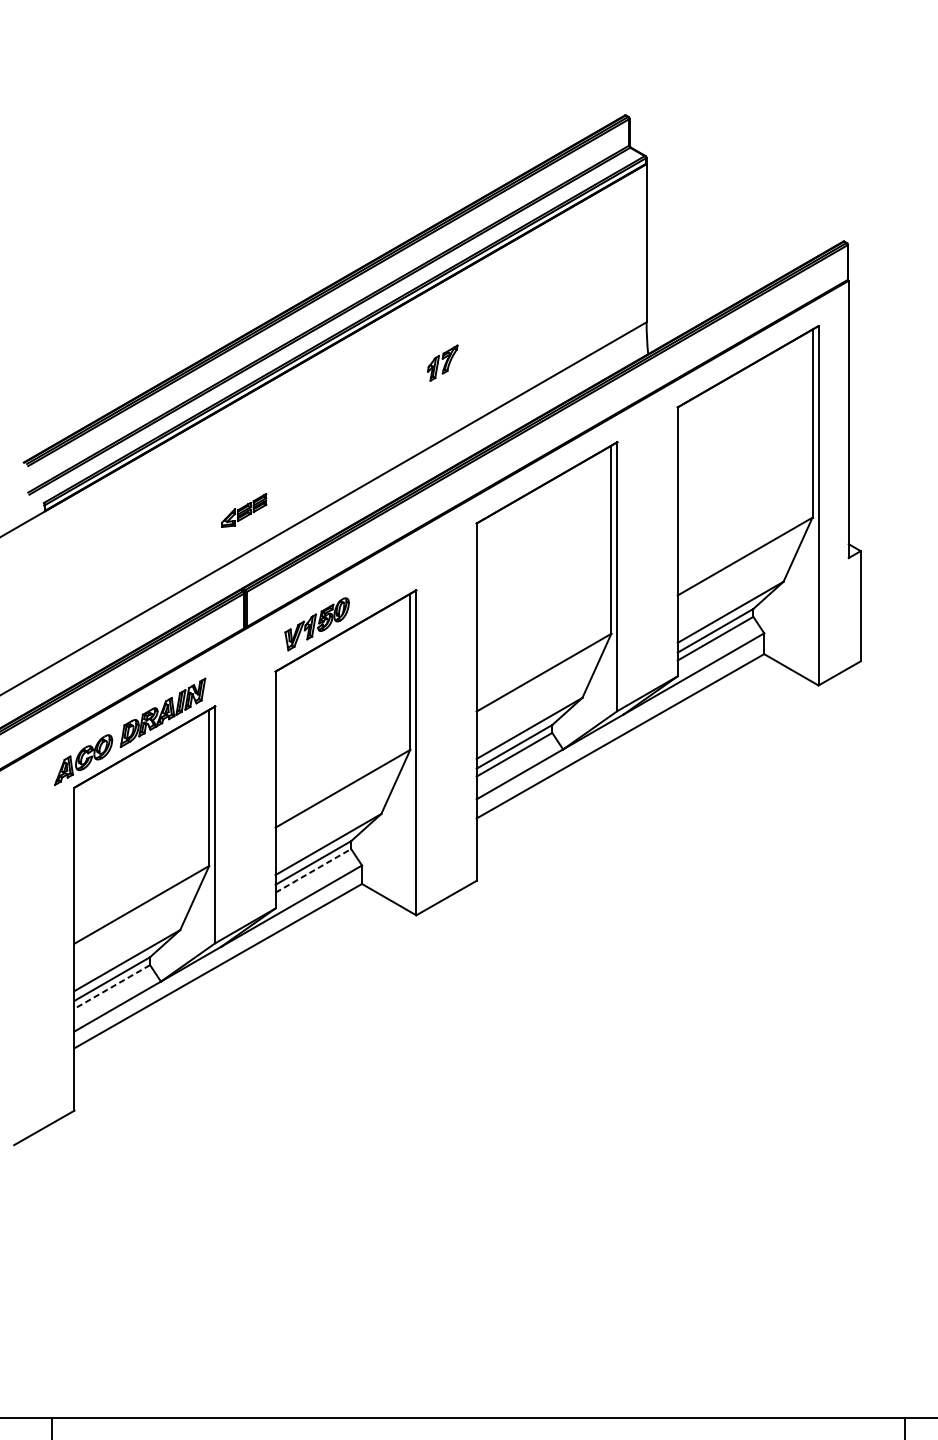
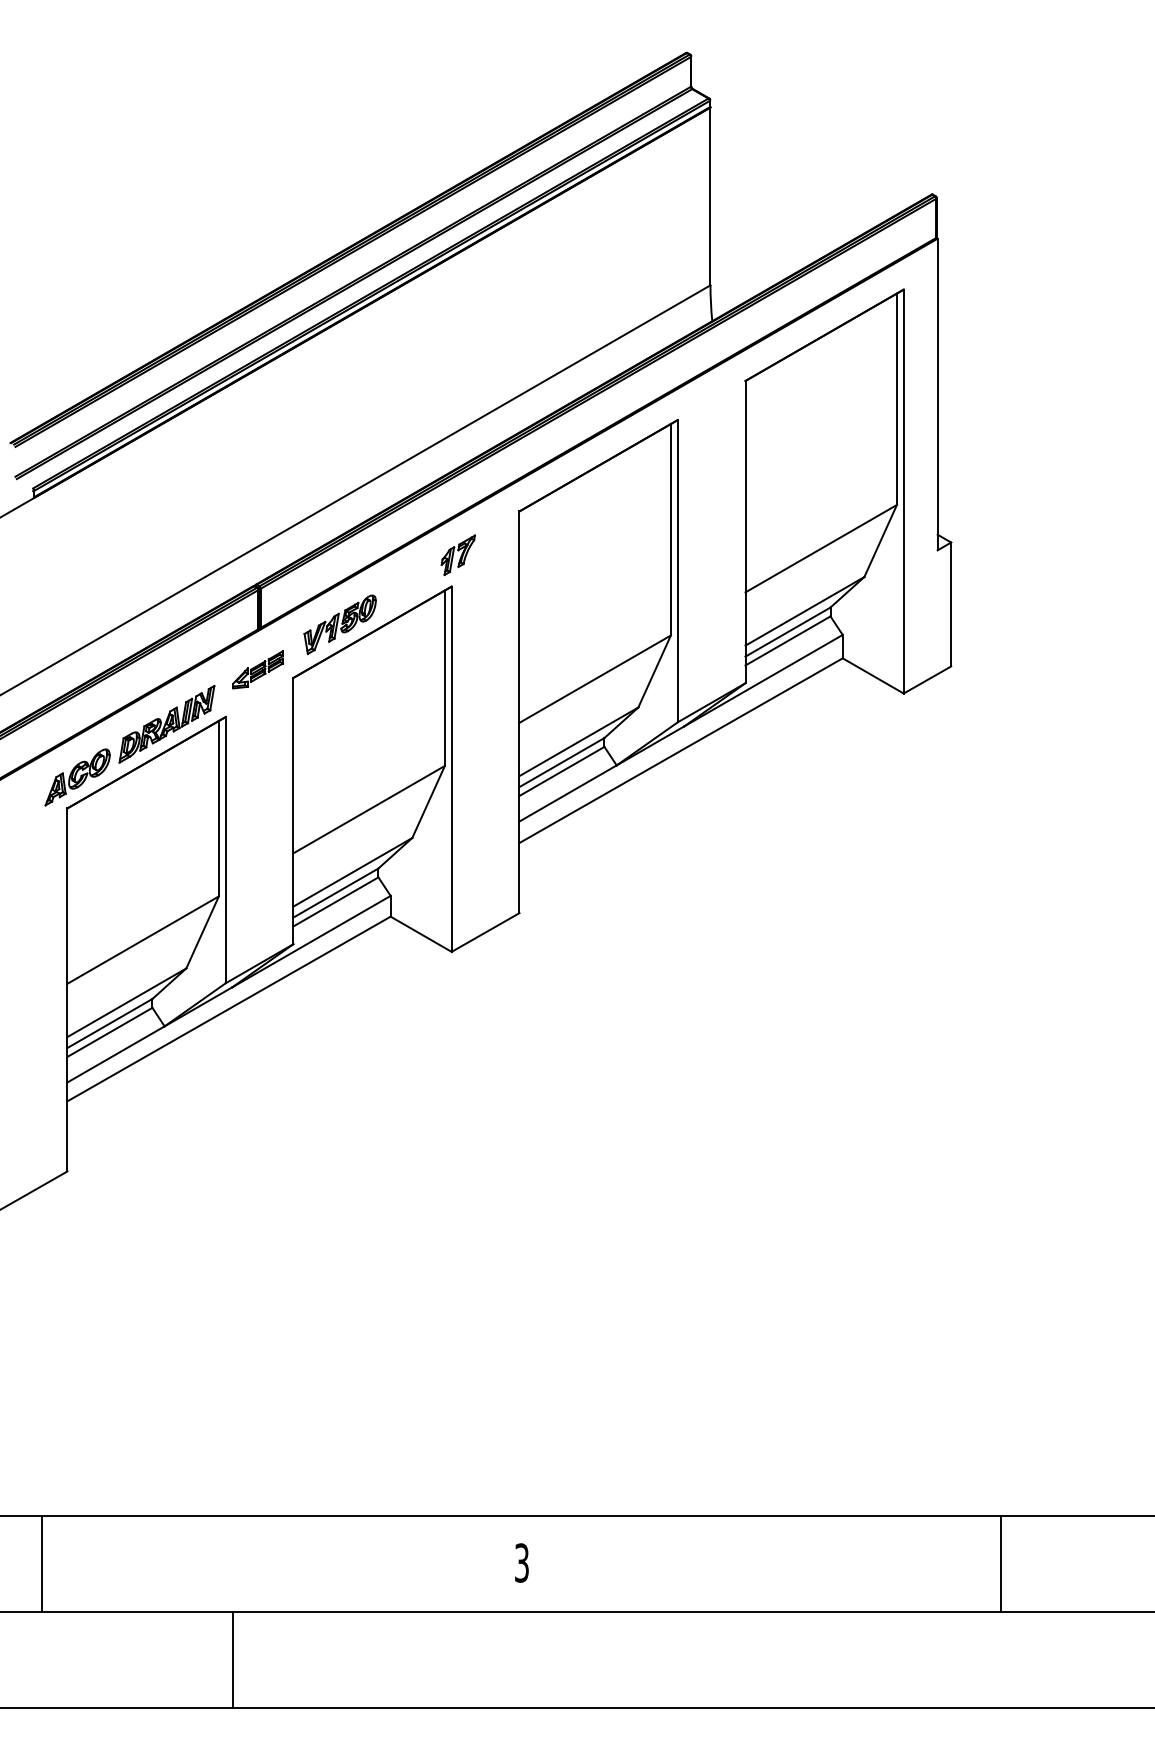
part: (441, 363) -> (457, 555), moved
part: (243, 510) -> (257, 669), moved
line: (313, 870) -> (336, 901), dashed -> solid
line: (111, 987) -> (109, 1032), dashed -> solid

